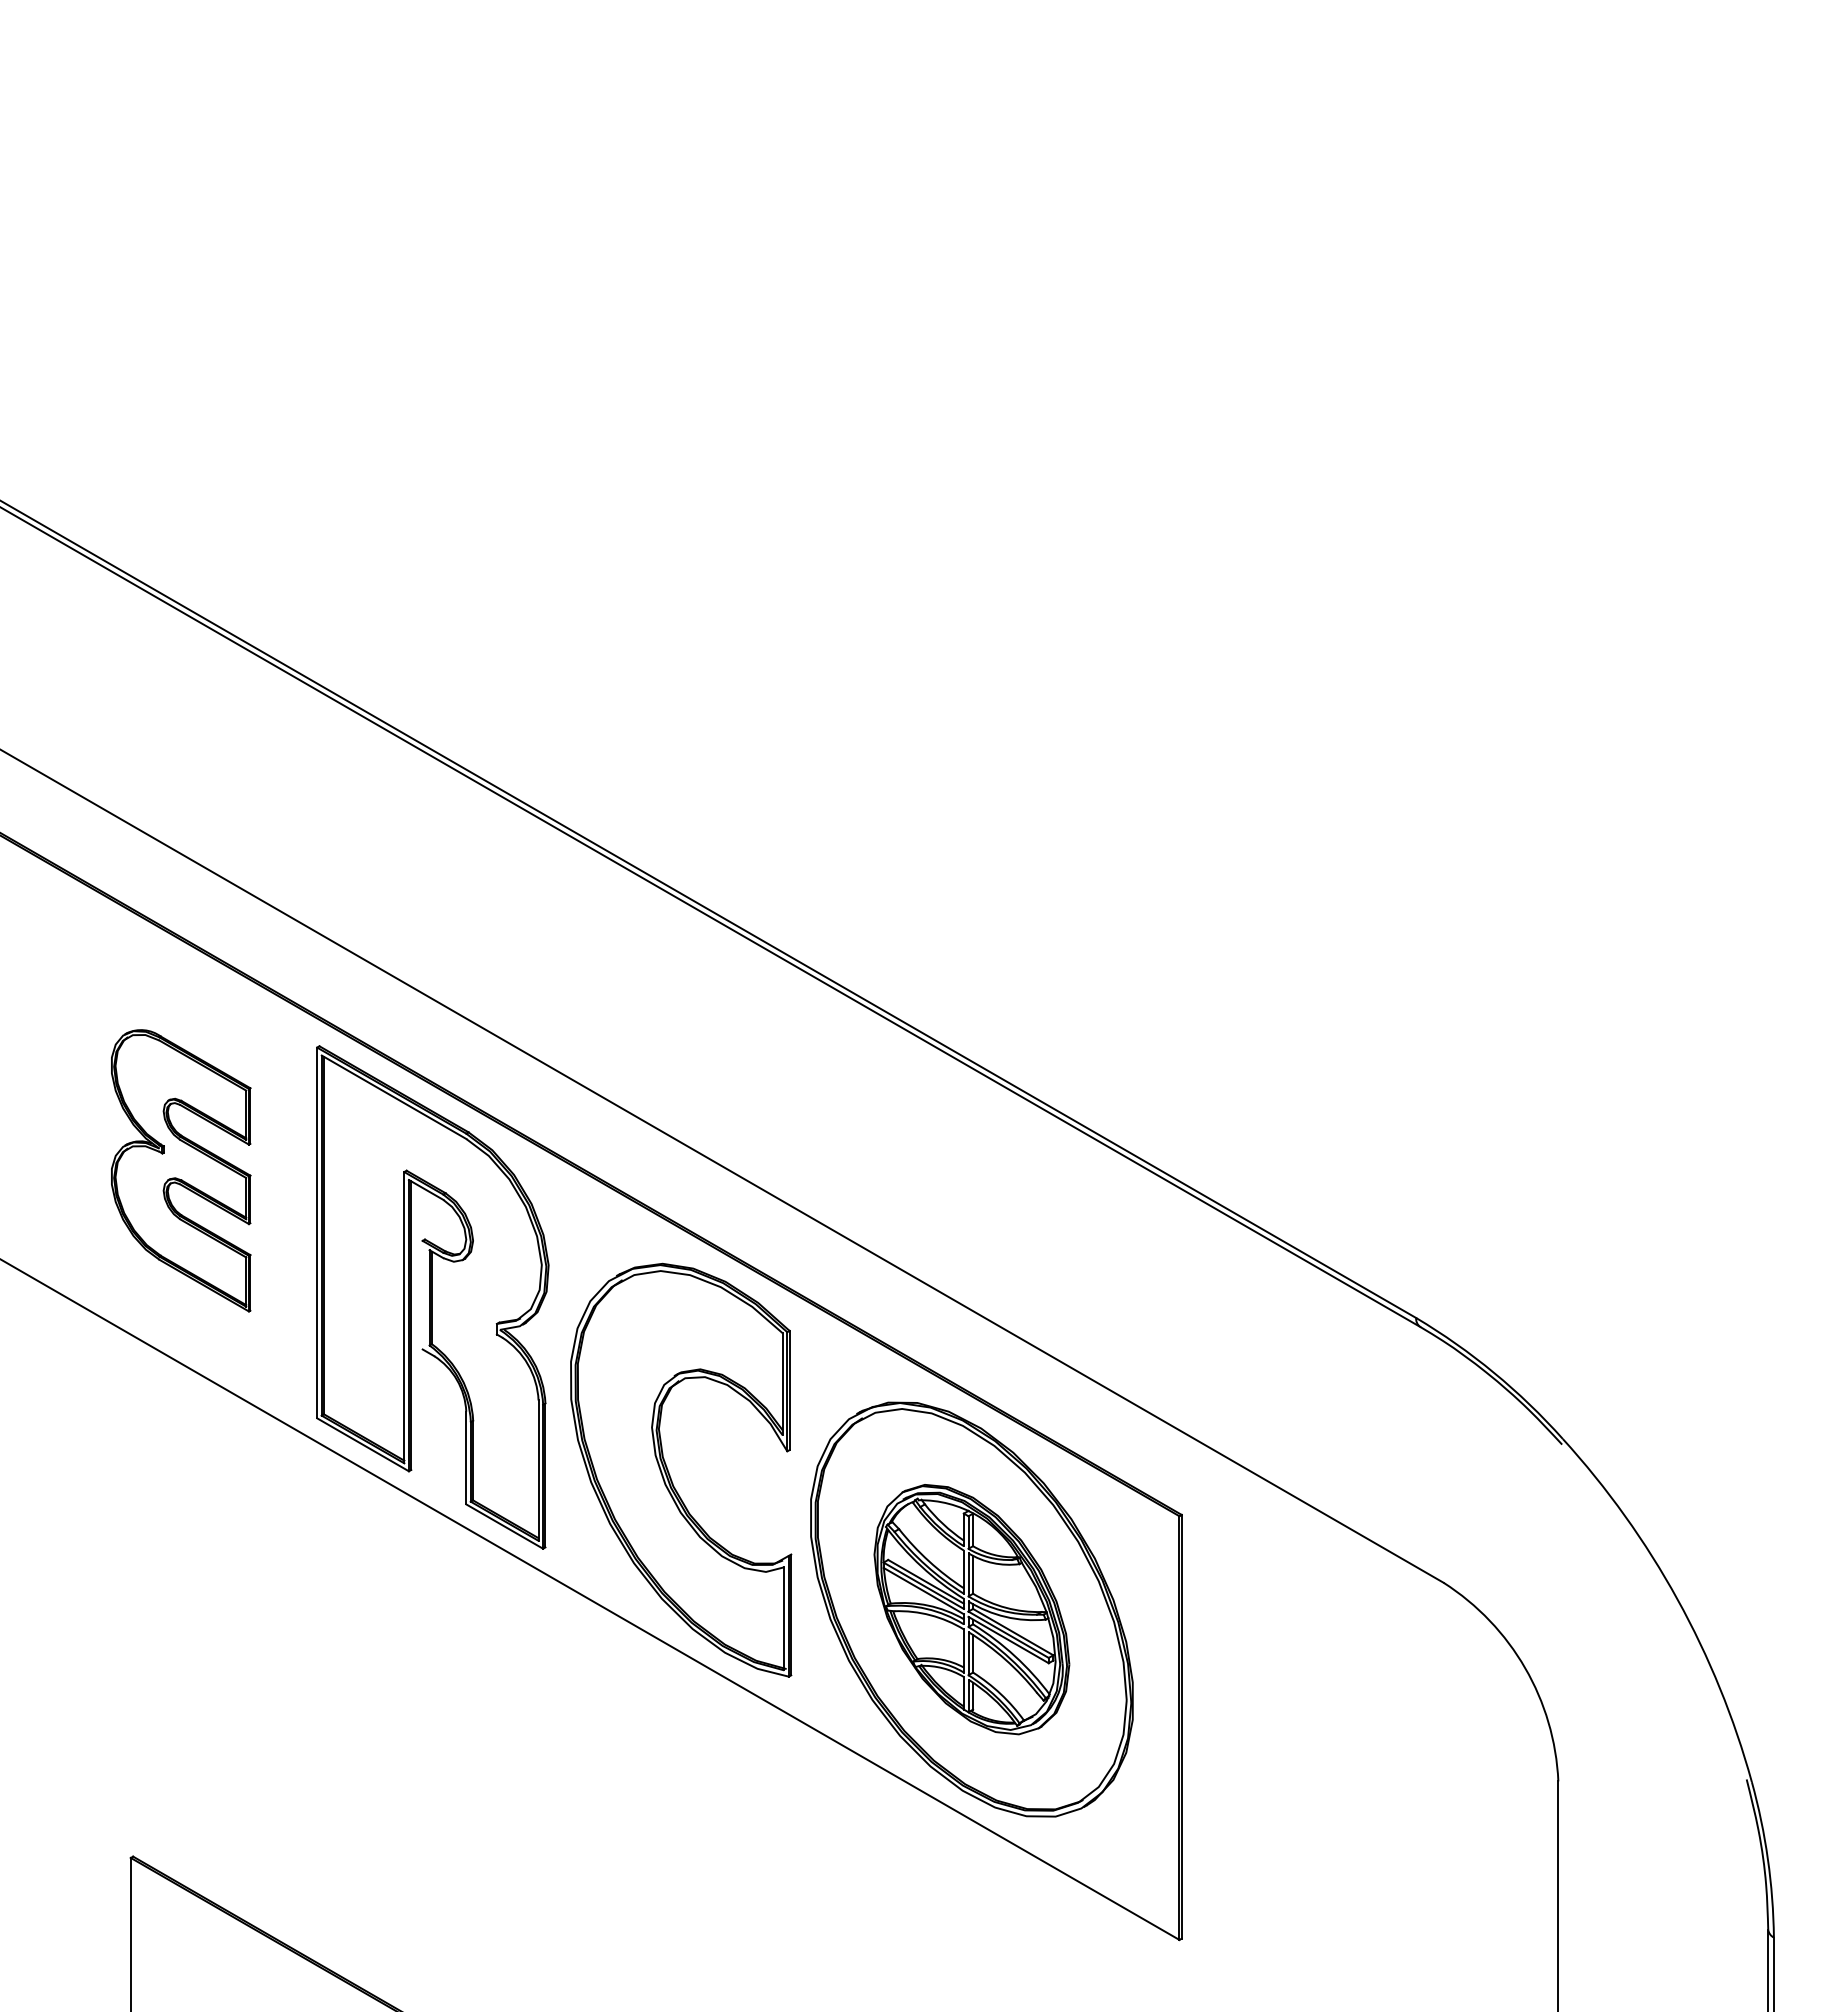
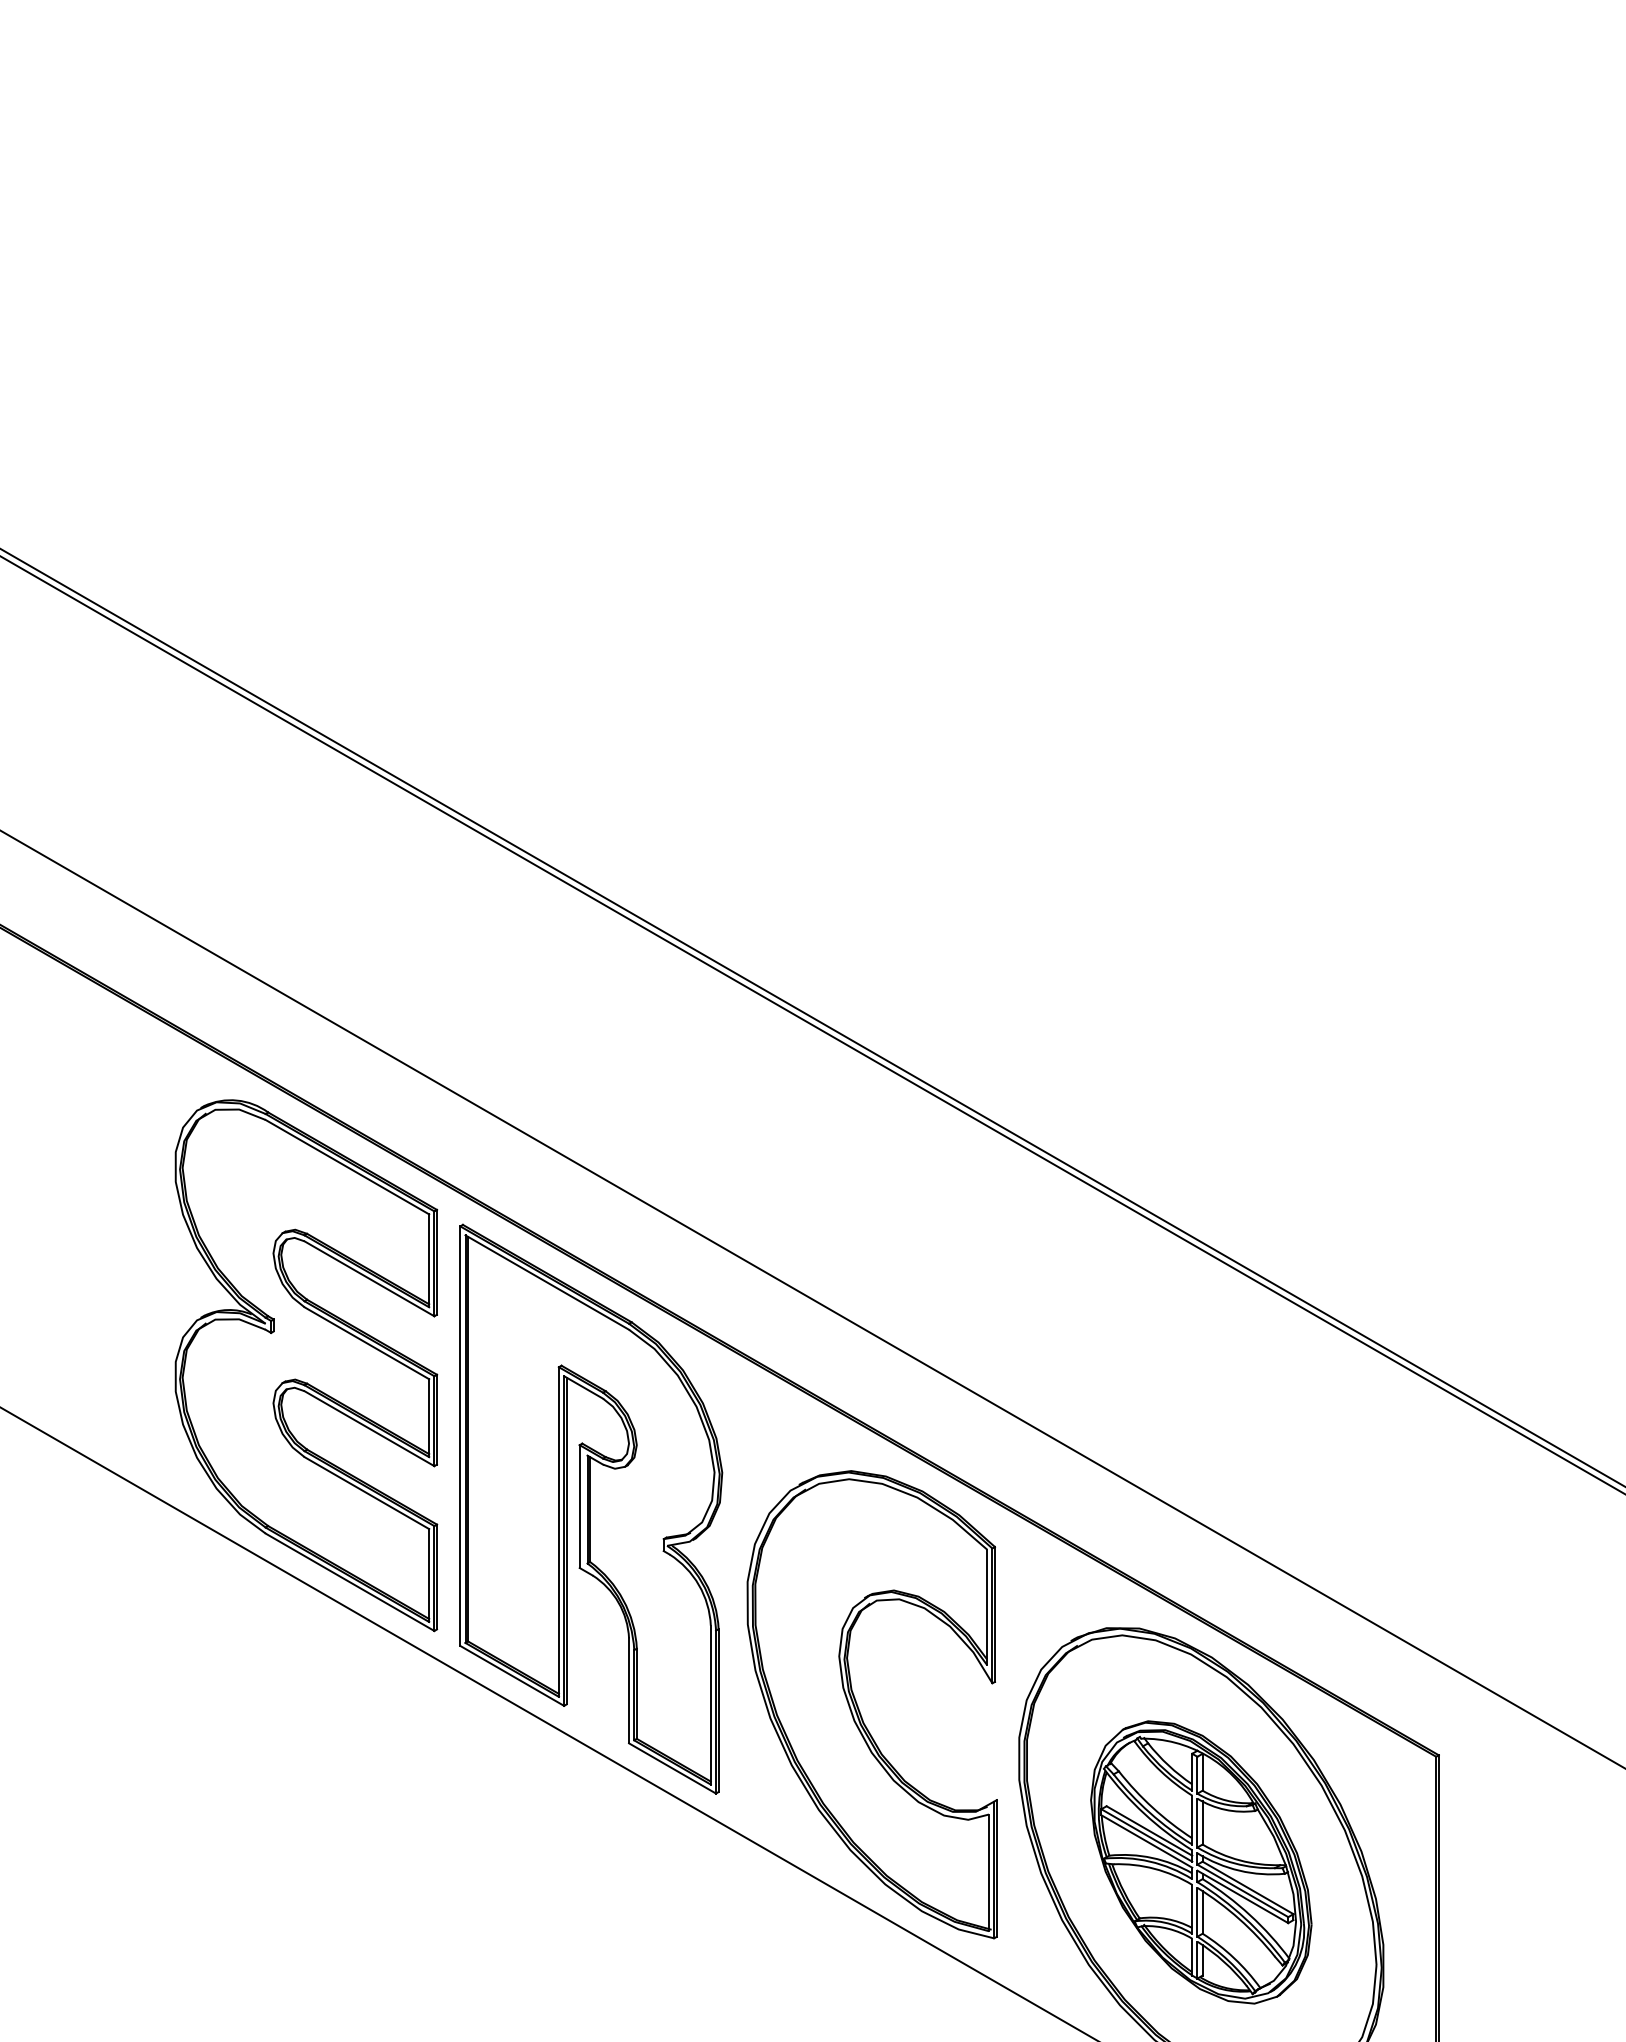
part: (180, 1170) -> (305, 1365), size x1.67
line: (422, 1294) -> (579, 1505), added

